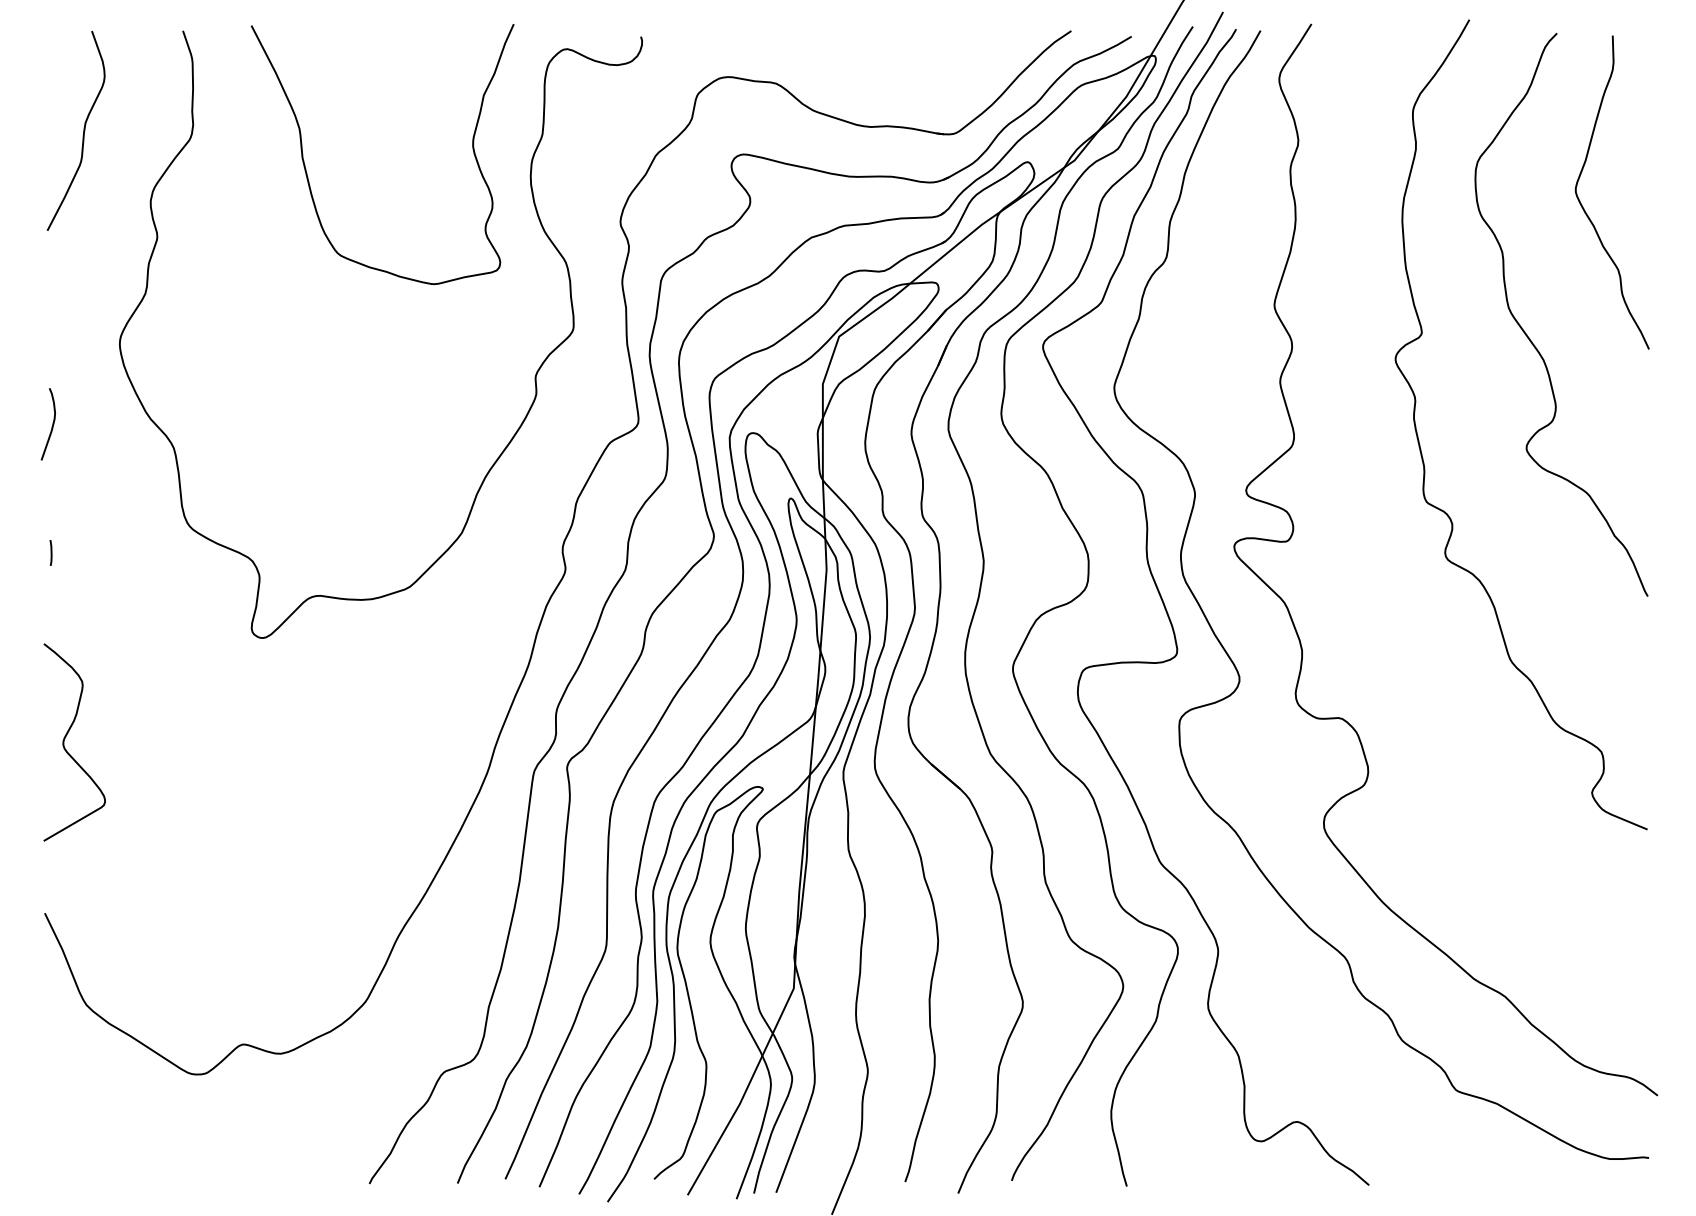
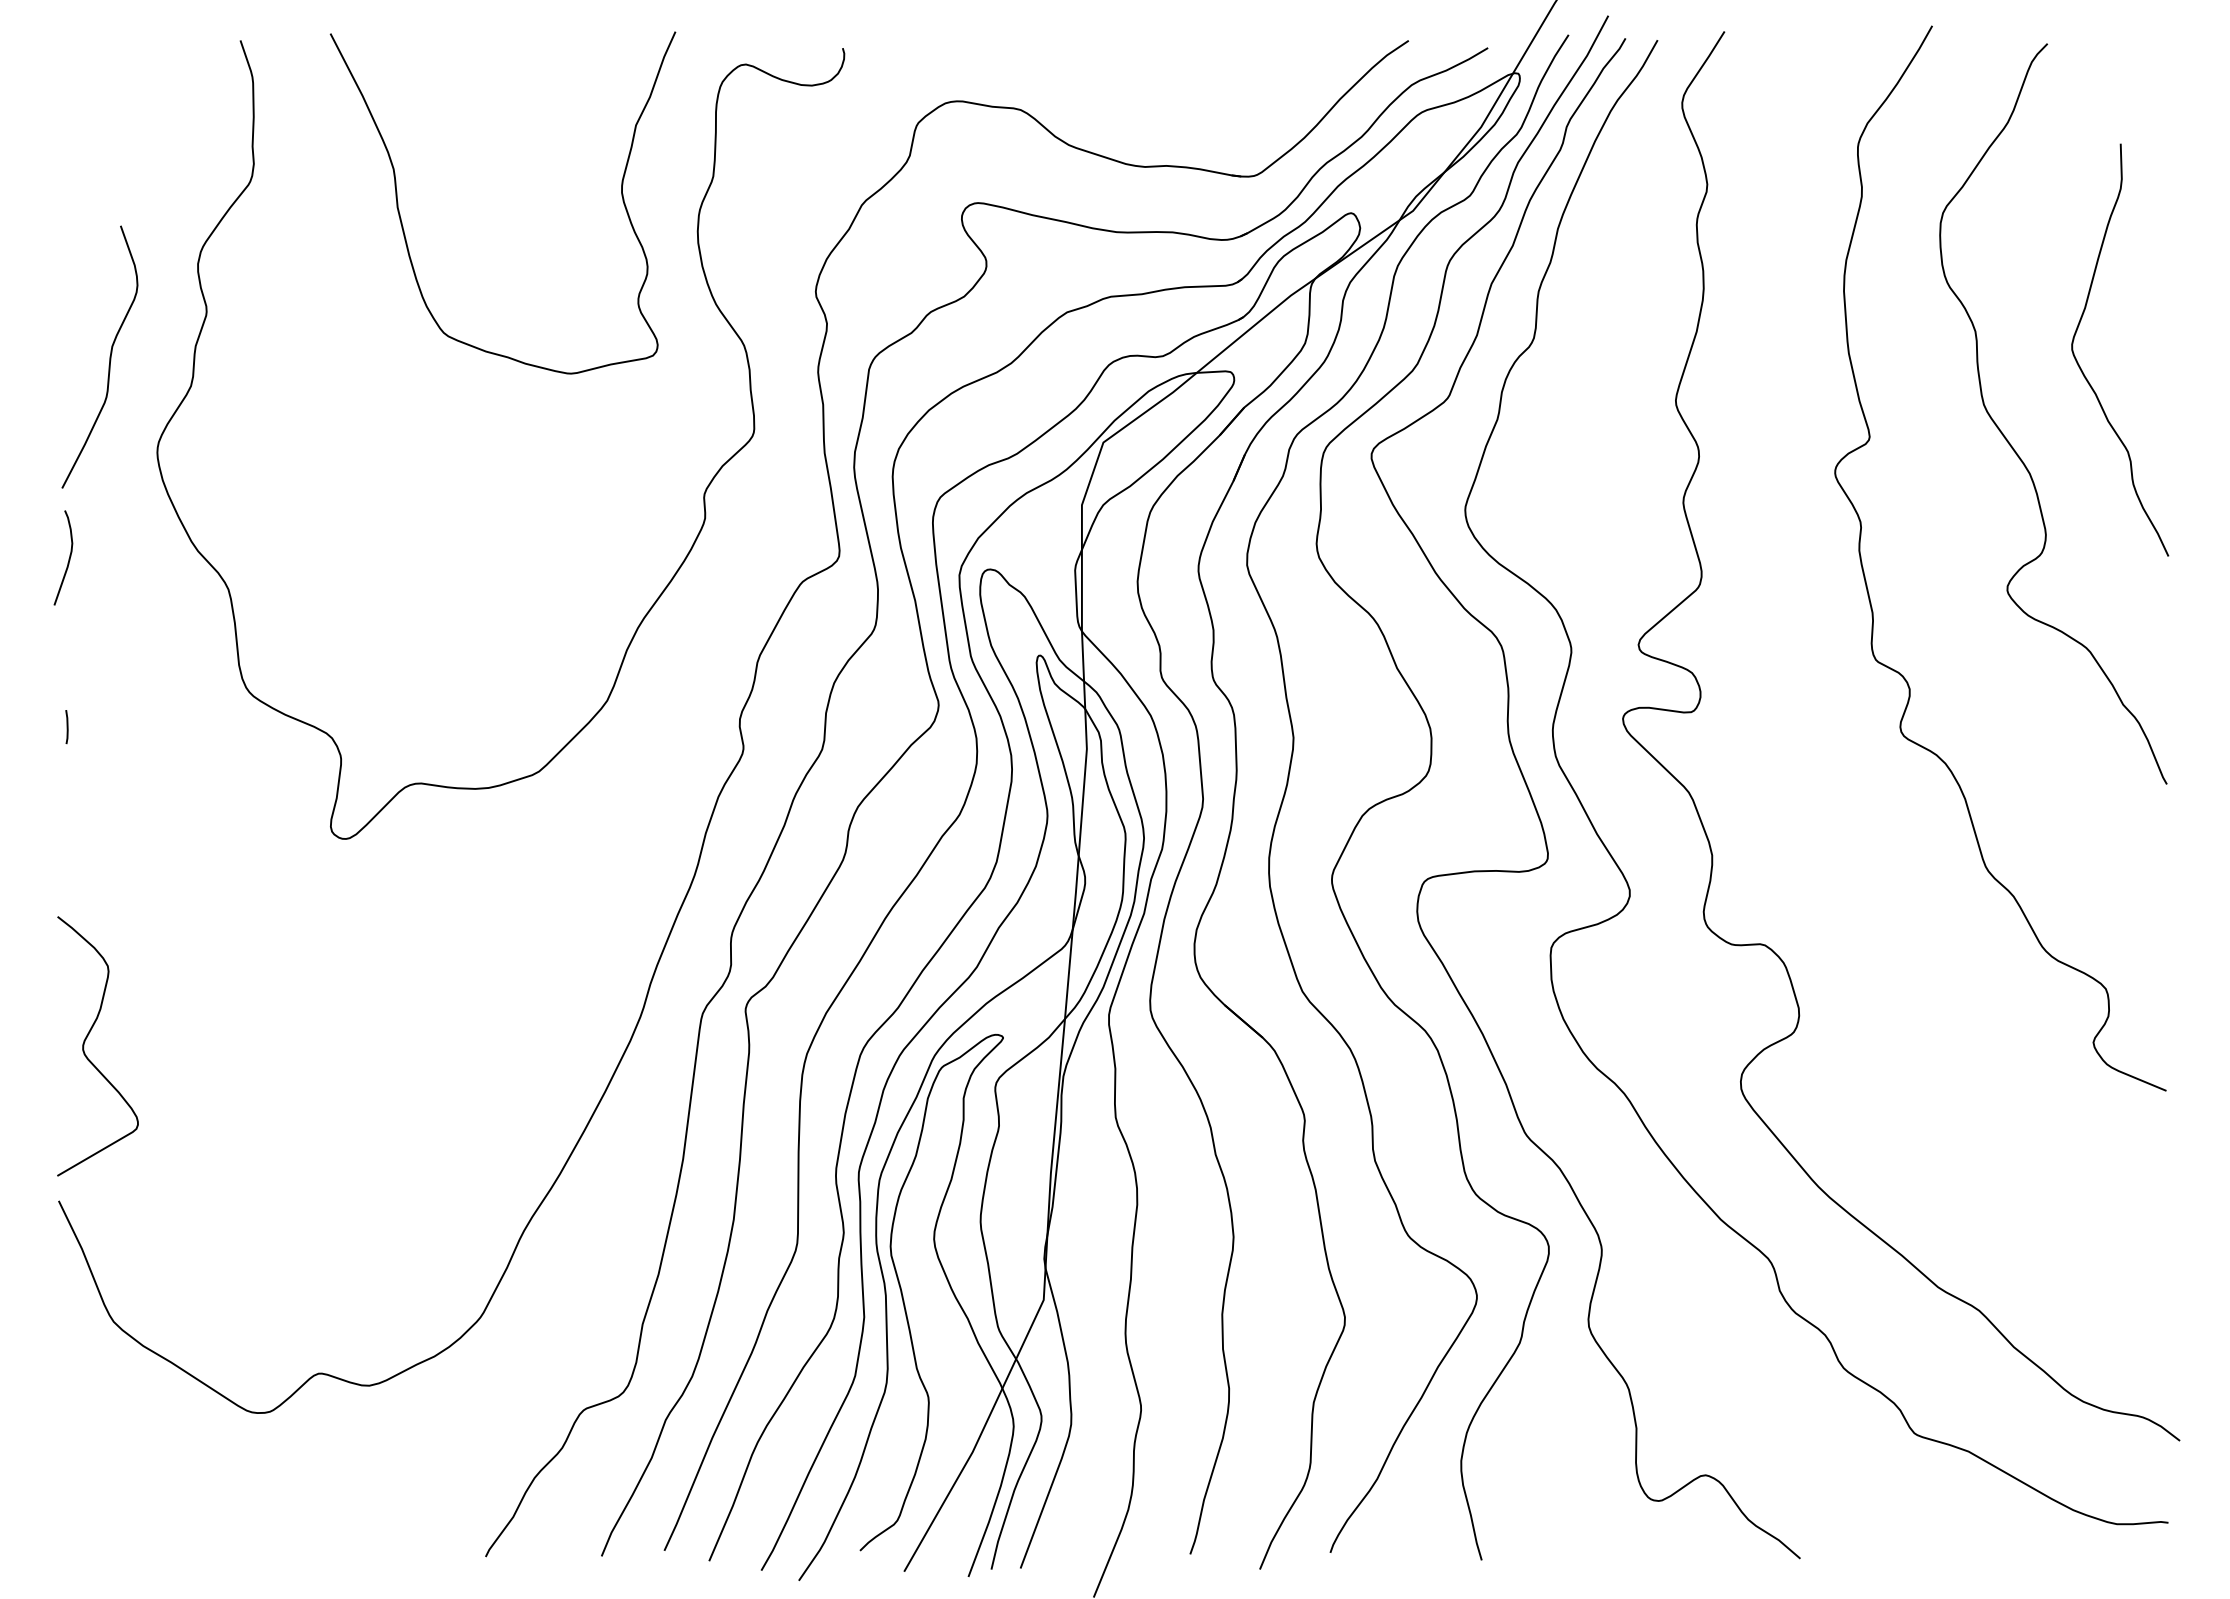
curve: (83, 130) -> (109, 356), moved
curve: (1585, 210) -> (2084, 373), moved
curve: (65, 739) -> (85, 1042), moved

